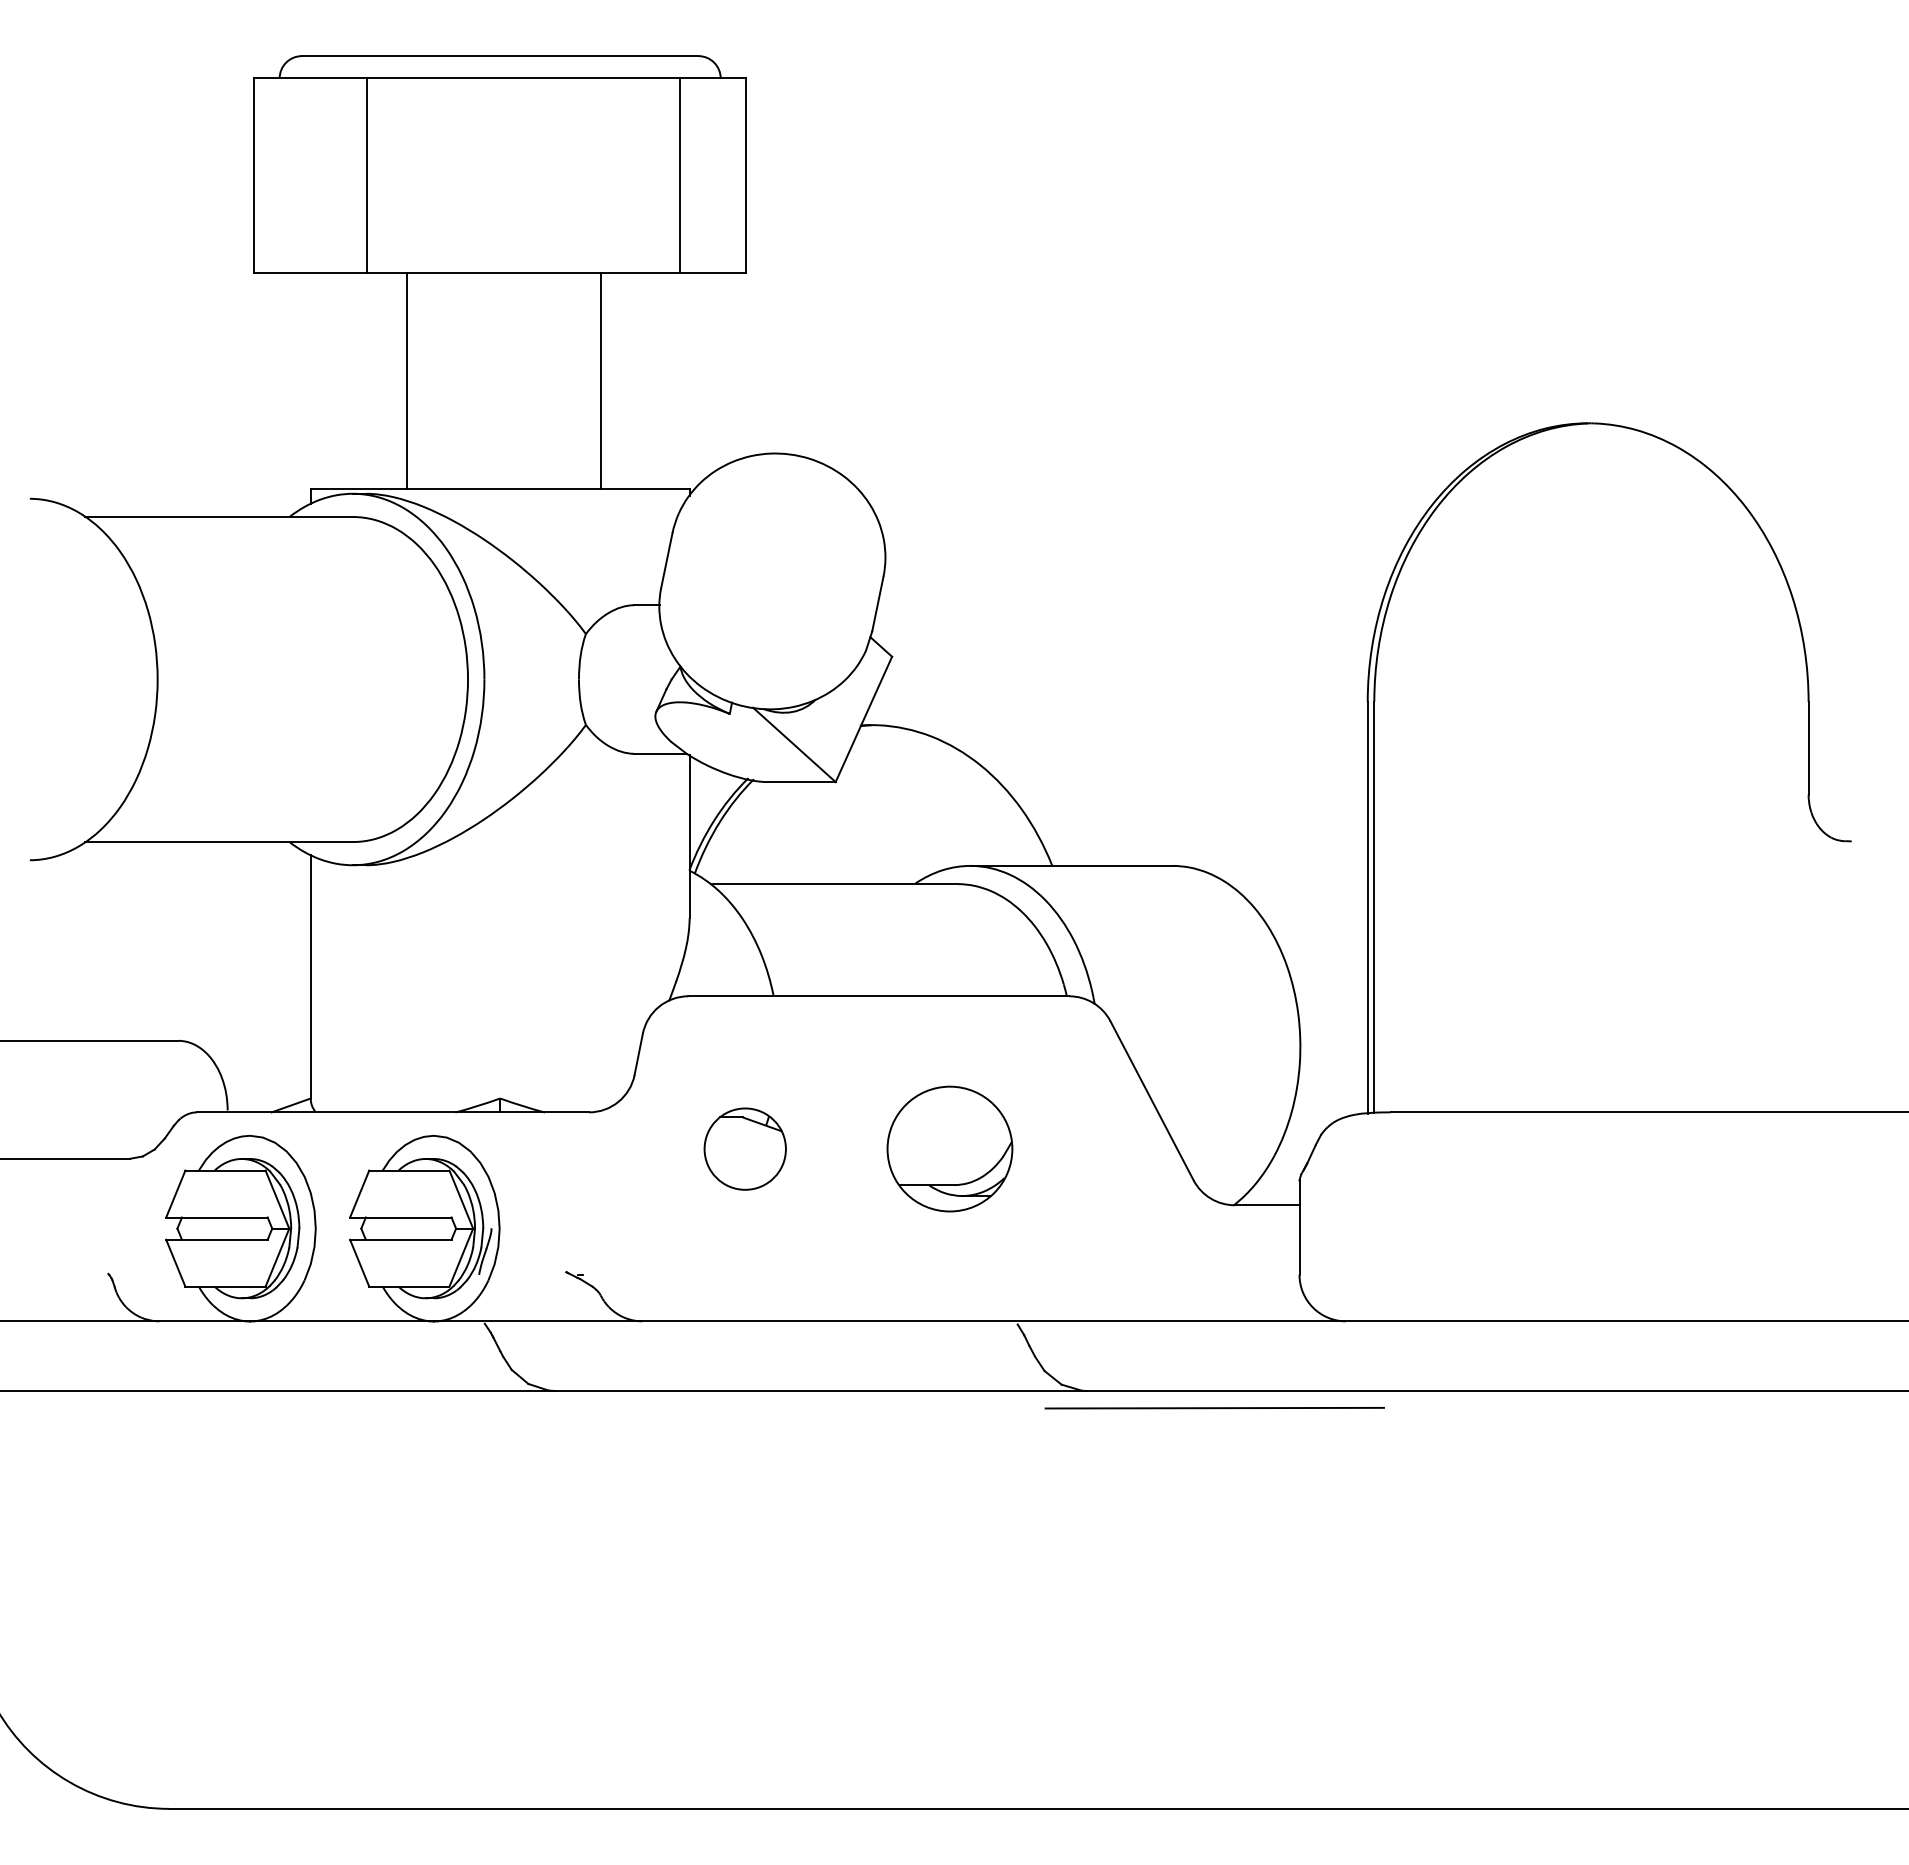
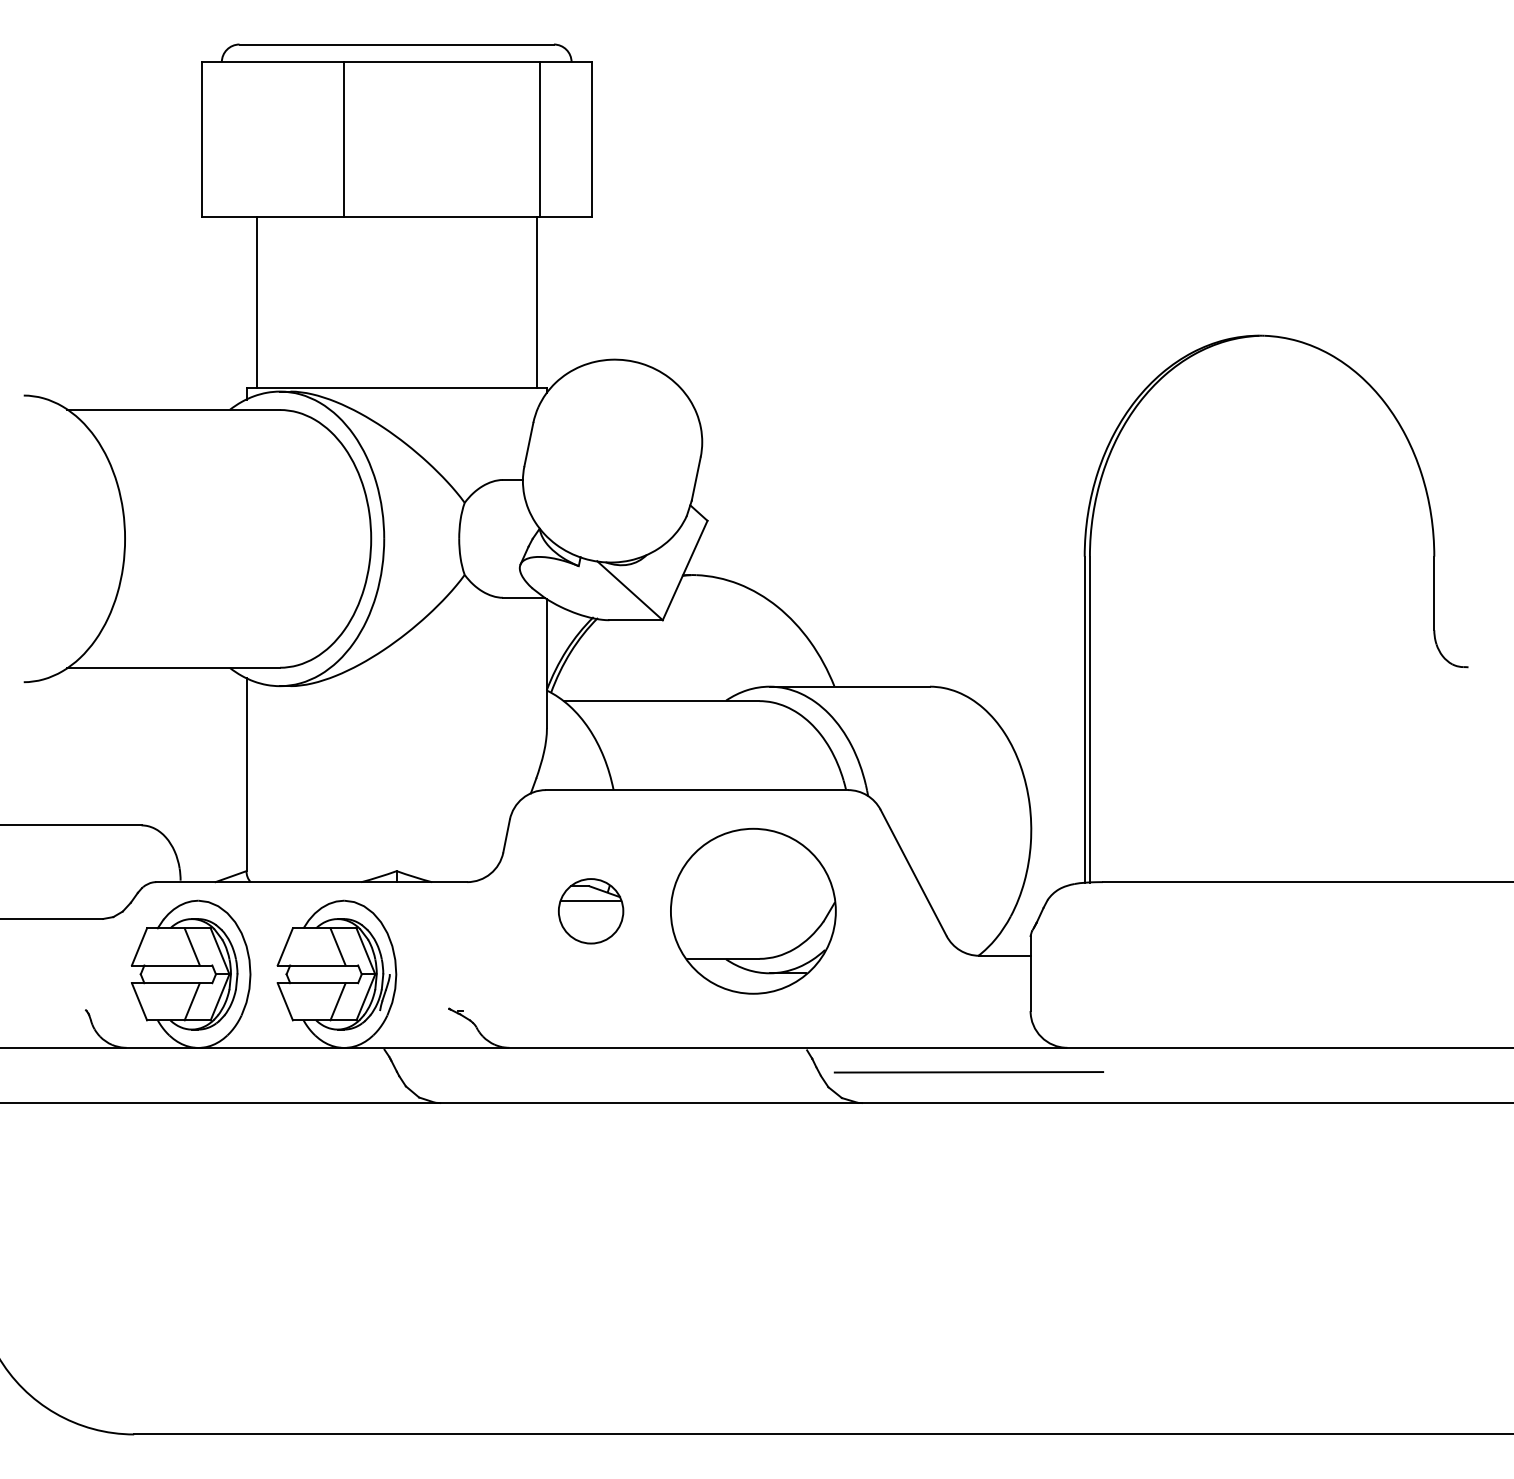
line: (367, 175) -> (344, 139), moved
line: (406, 381) -> (256, 302), moved
line: (600, 381) -> (536, 302), moved
line: (744, 1135) -> (590, 900), added
part: (949, 1148) -> (753, 910), size x1.67
line: (241, 1193) -> (191, 946), added
line: (425, 1193) -> (337, 946), added
line: (241, 1262) -> (191, 1001), added
line: (425, 1262) -> (337, 1001), added
line: (1214, 1408) -> (968, 1072), moved

